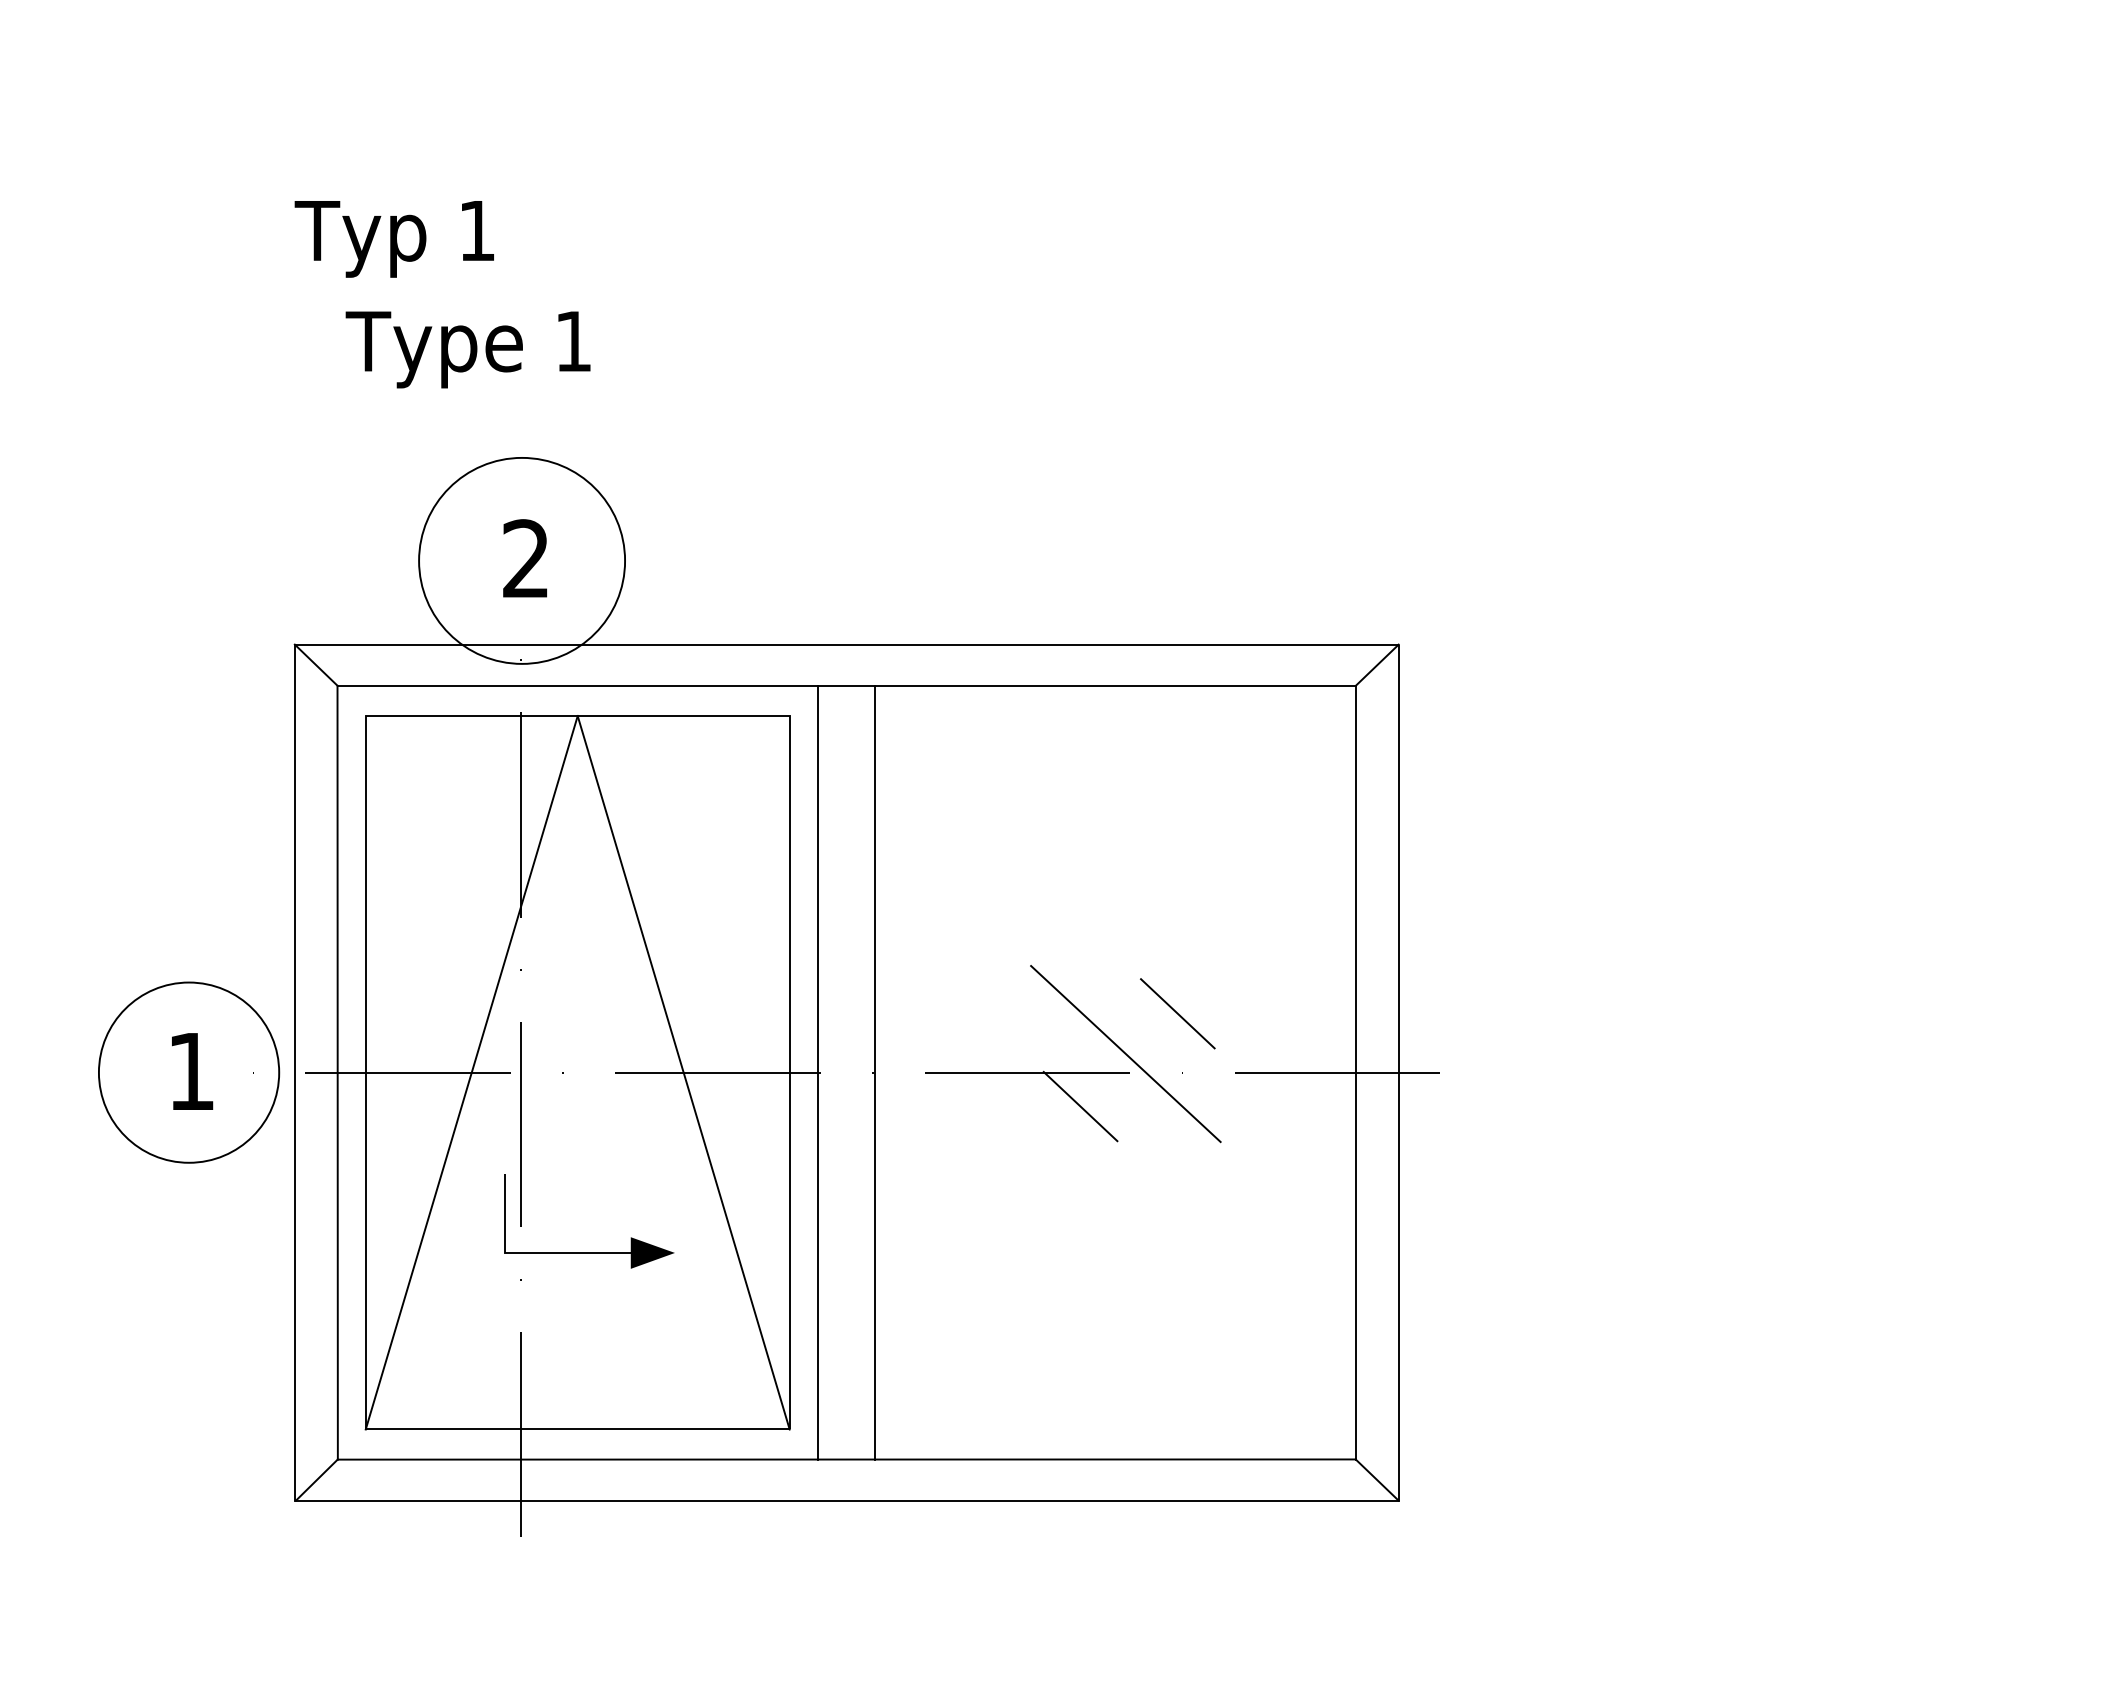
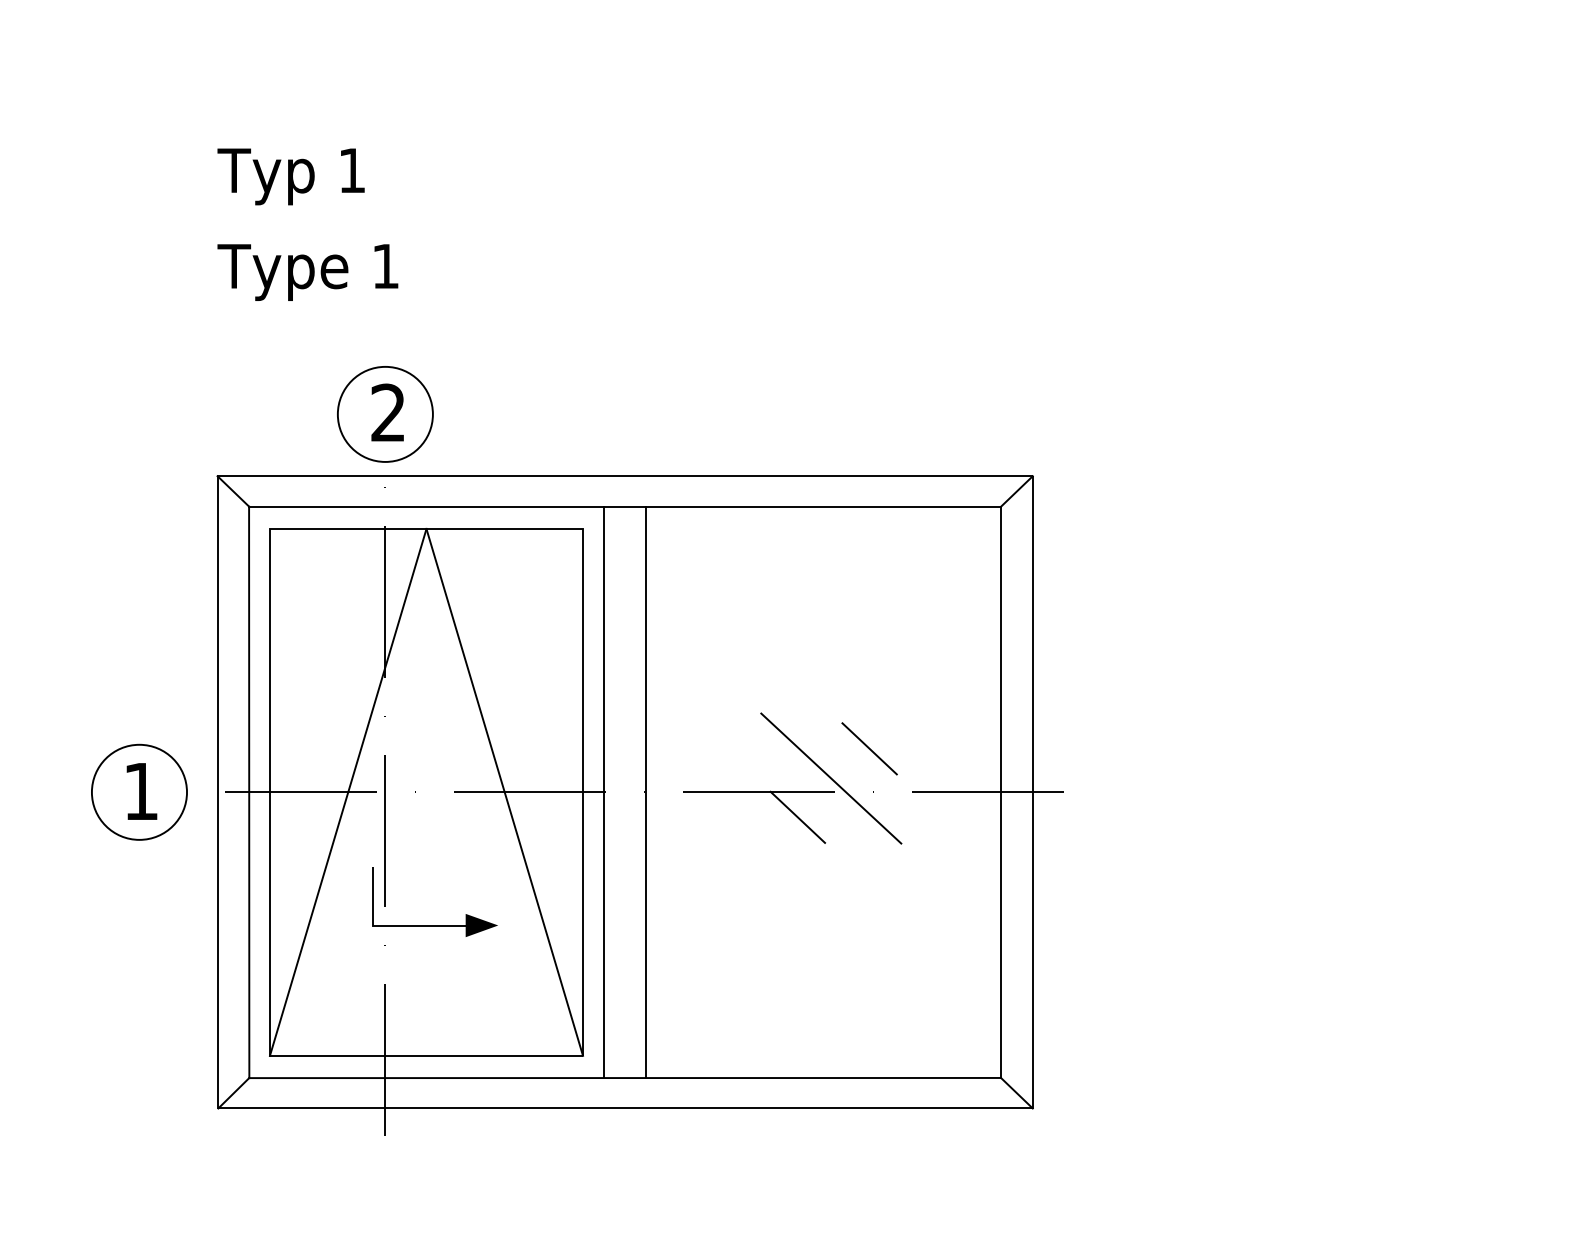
text: (467, 349) -> (307, 272), moved
circle: (521, 560) -> (384, 414), size x0.62
circle: (188, 1072) -> (139, 792), size x0.71

